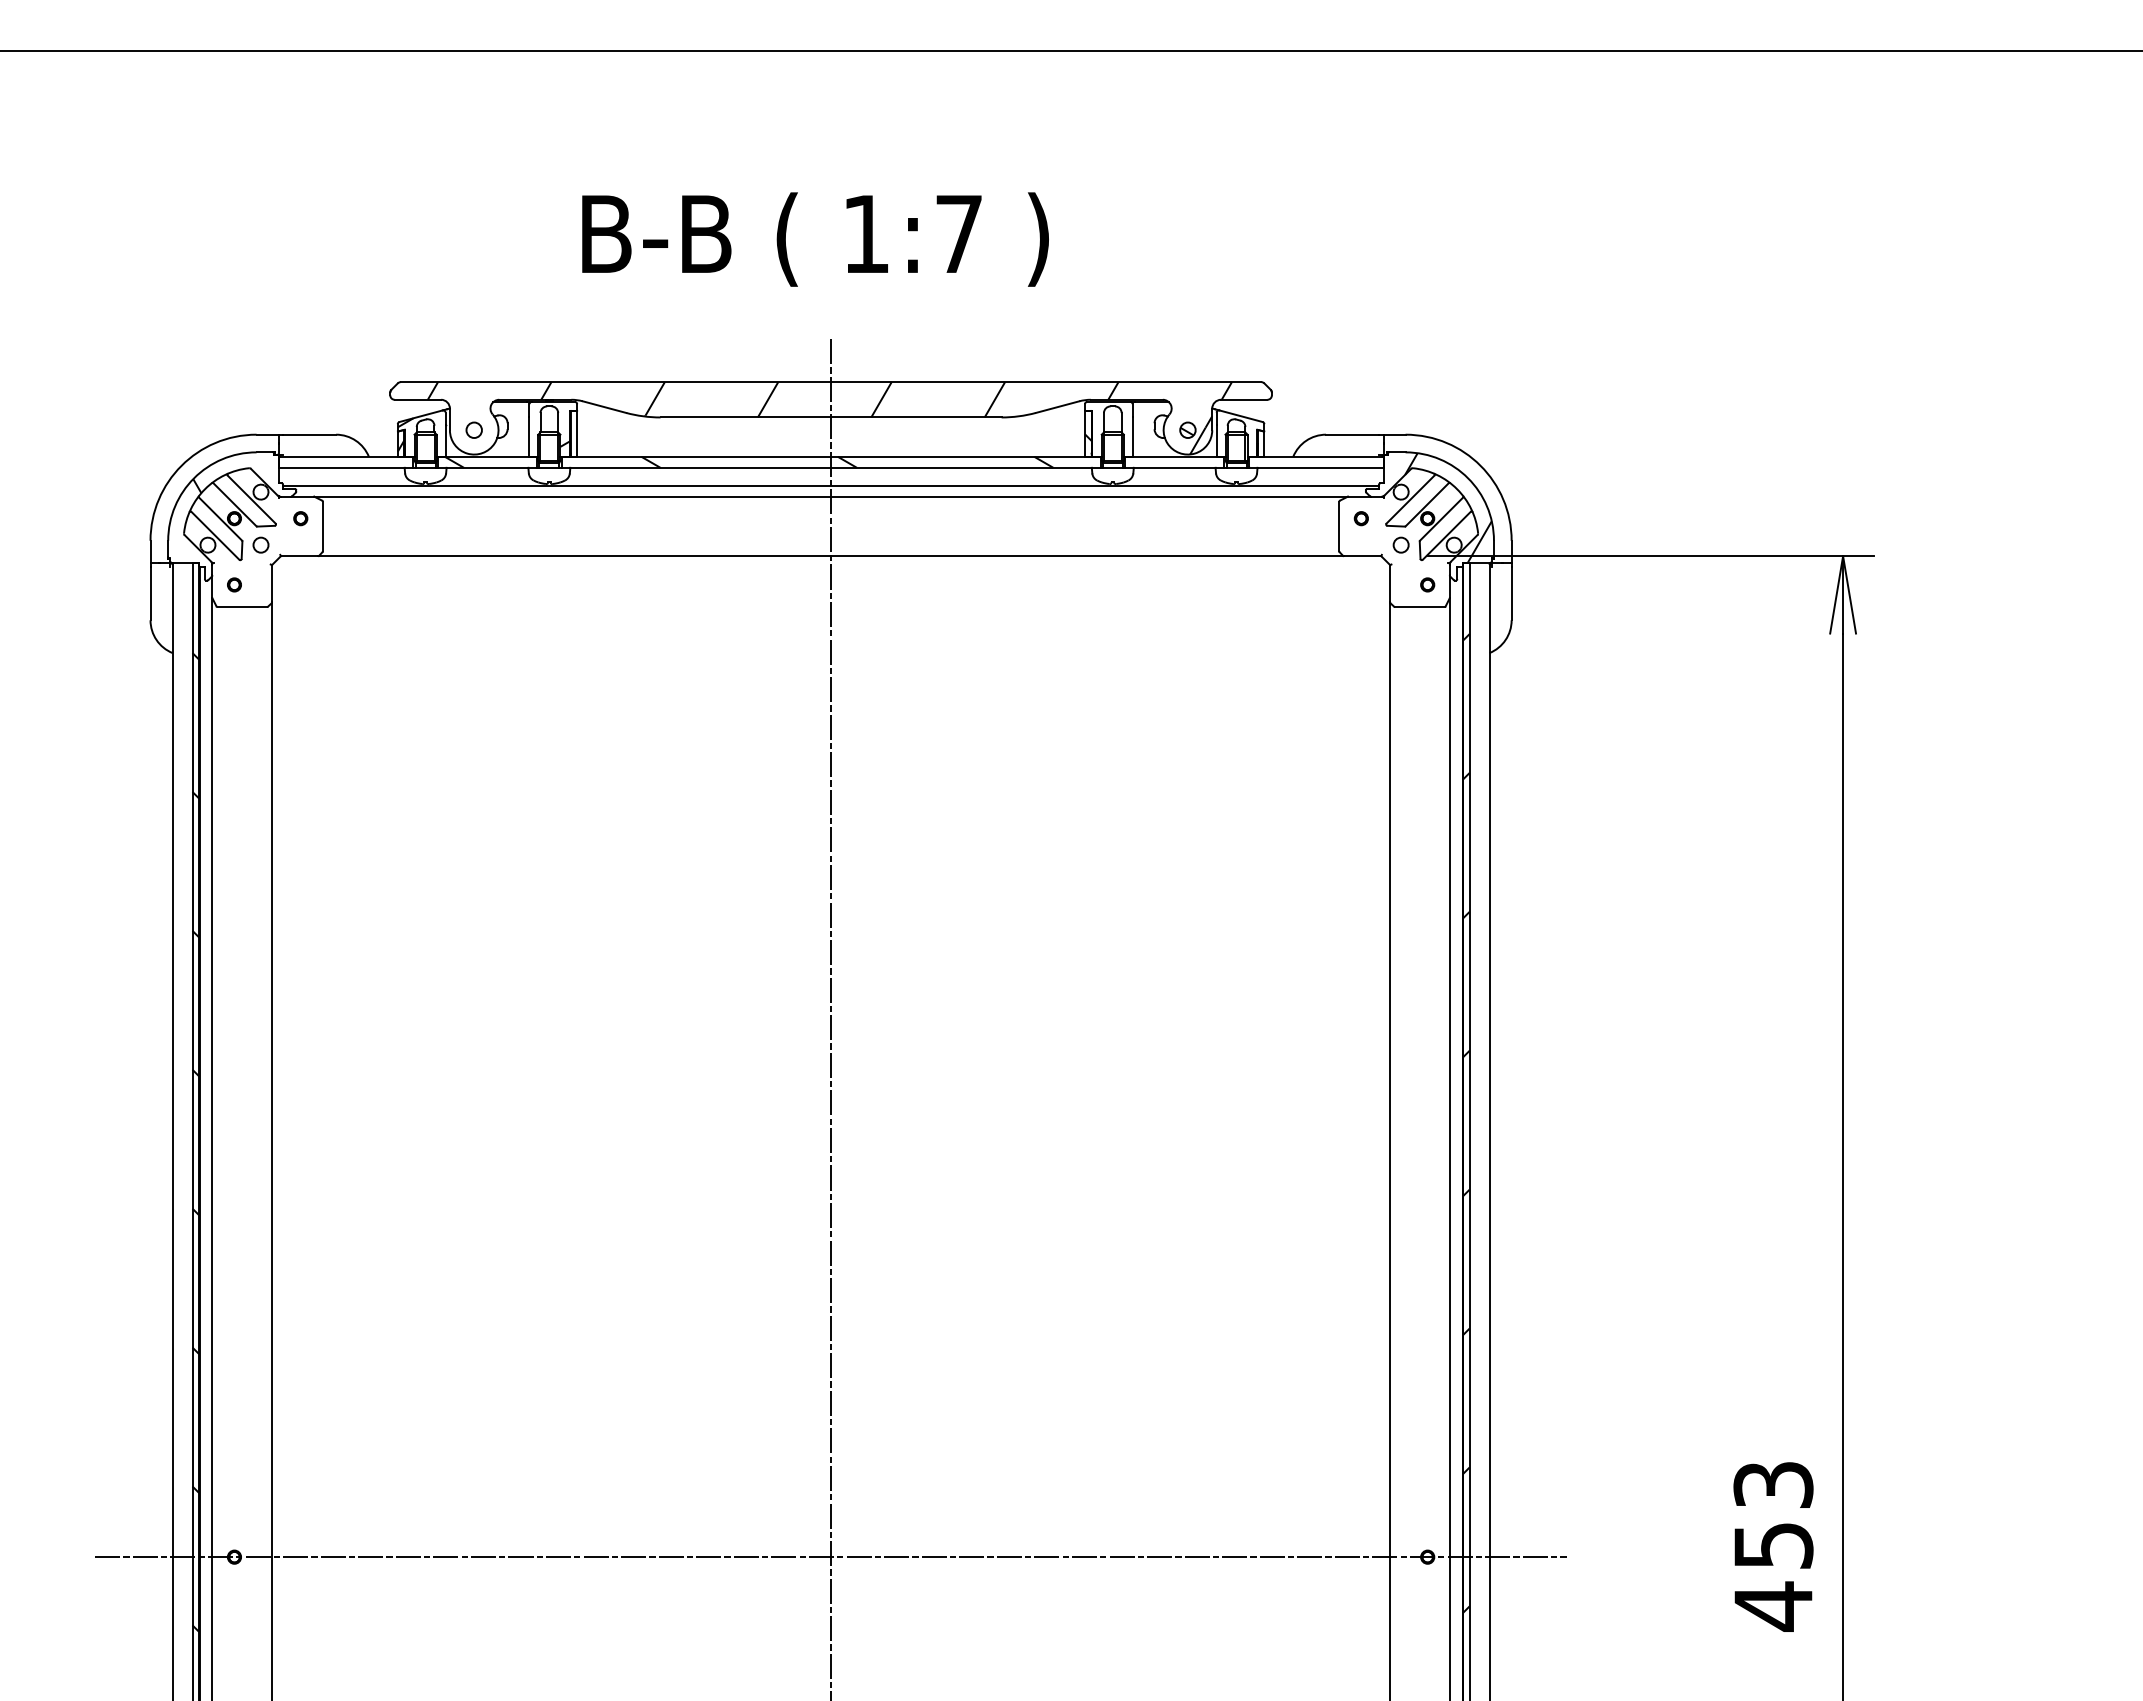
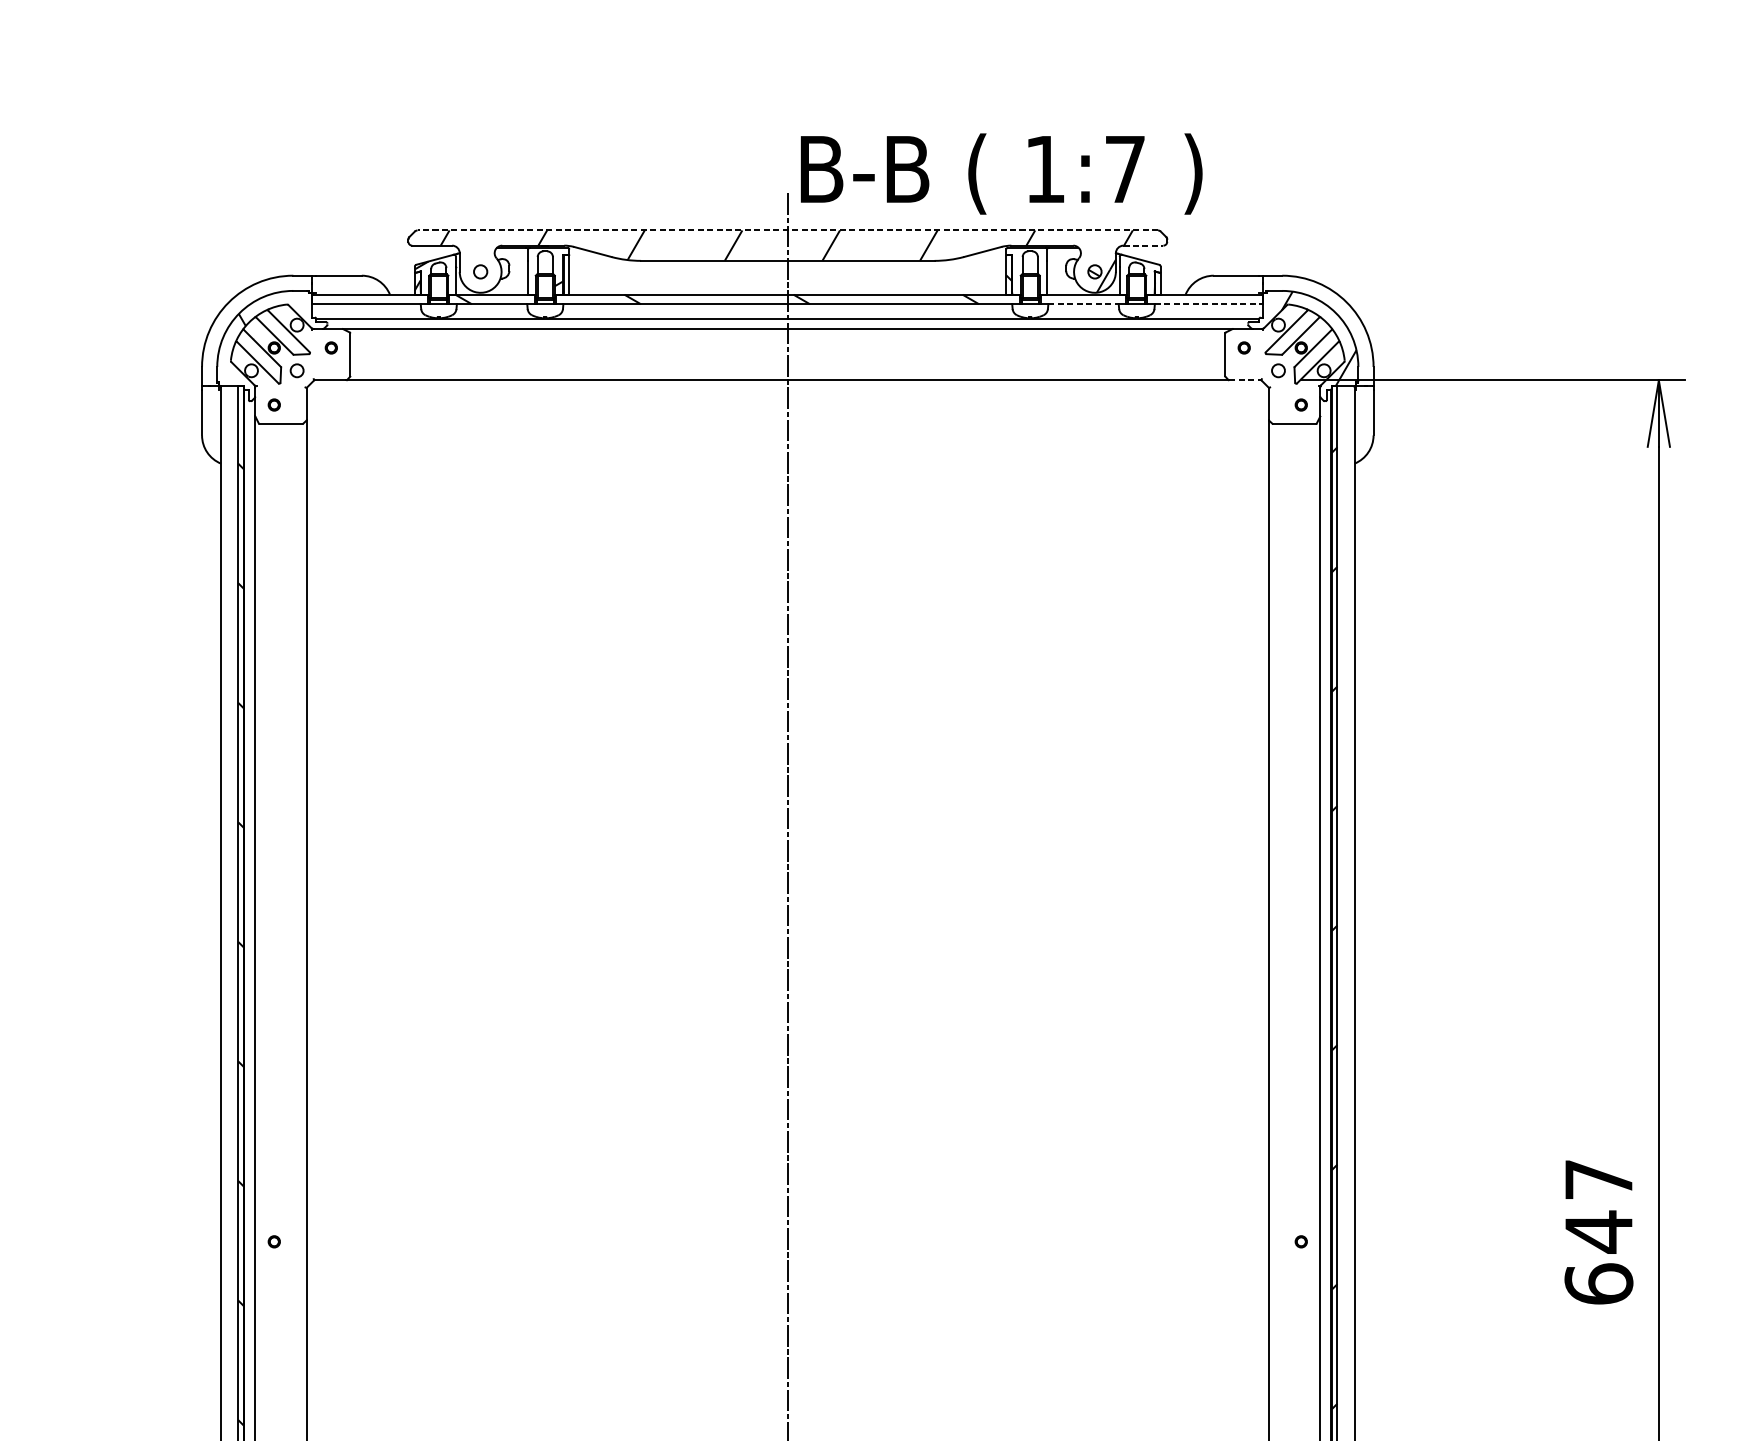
text: (815, 239) -> (1001, 173), moved
line: (830, 382) -> (787, 230), solid -> dashed
line: (1244, 399) -> (1143, 245), solid -> dashed
line: (1174, 467) -> (1083, 303), solid -> dashed
line: (1320, 467) -> (1209, 303), solid -> dashed
line: (1362, 556) -> (1245, 380), solid -> dashed
text: (1773, 1546) -> (1598, 1232), 453 -> 647
line: (830, 1557) -> (787, 1242), removed

